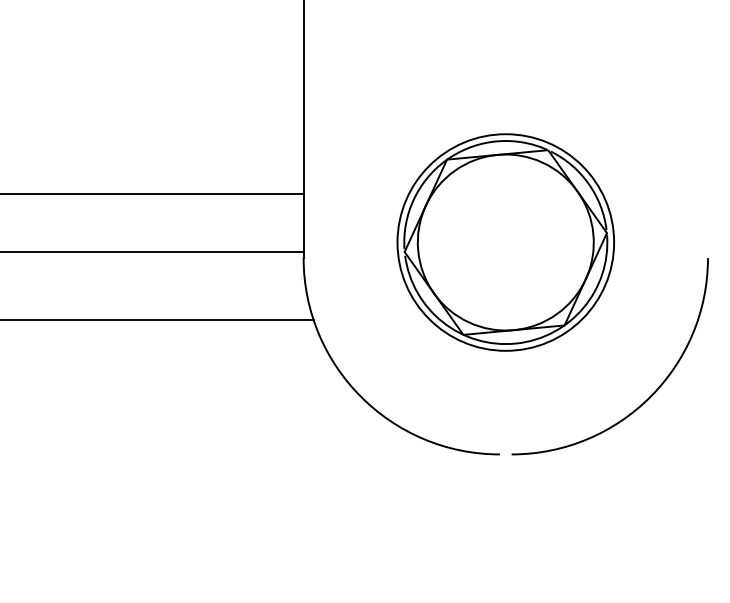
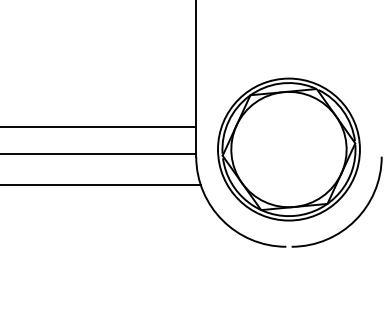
part: (504, 242) -> (288, 149), size x1.43

